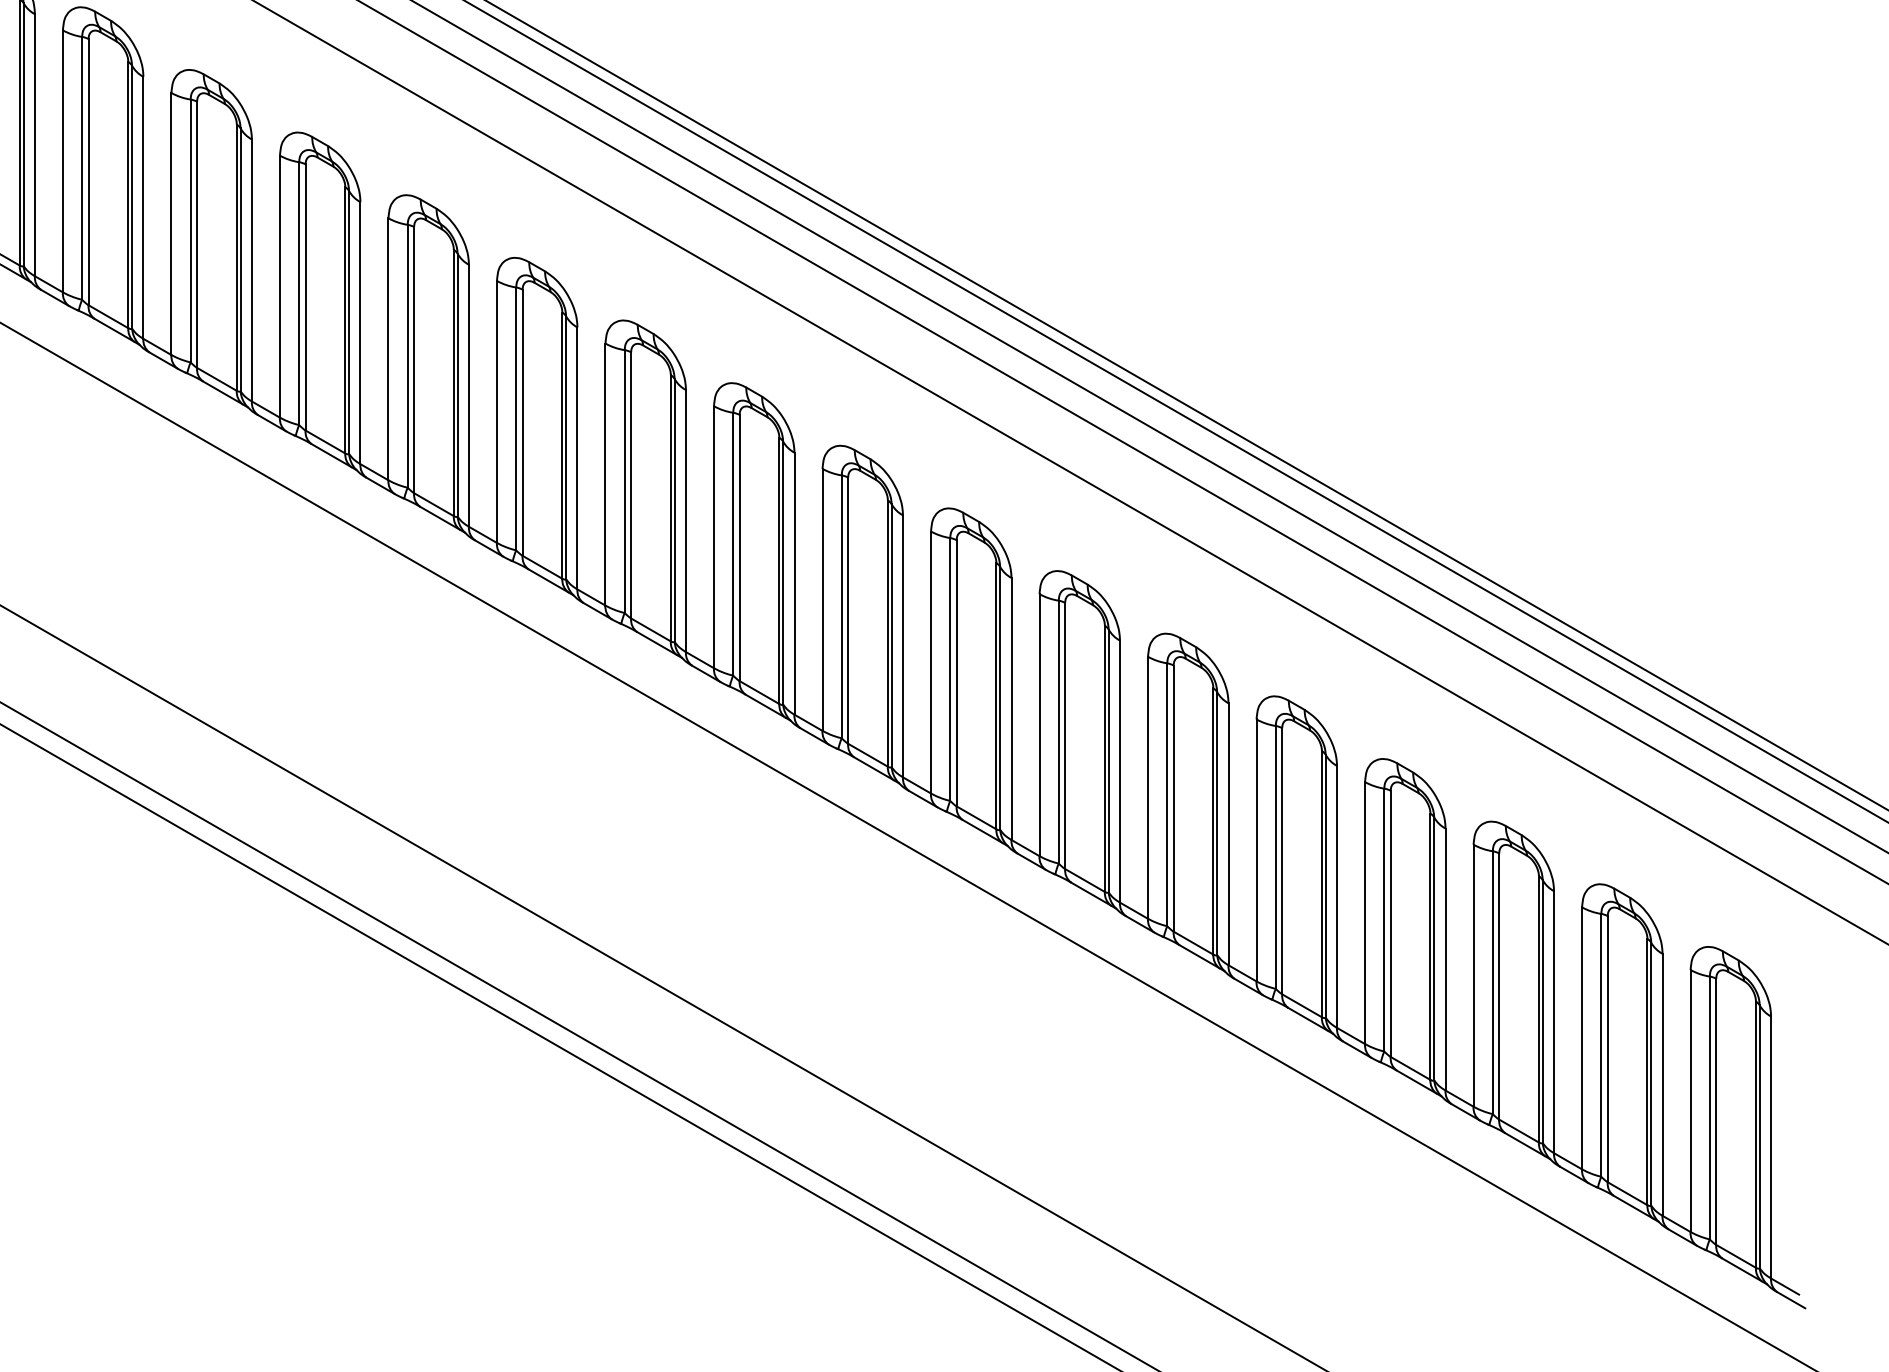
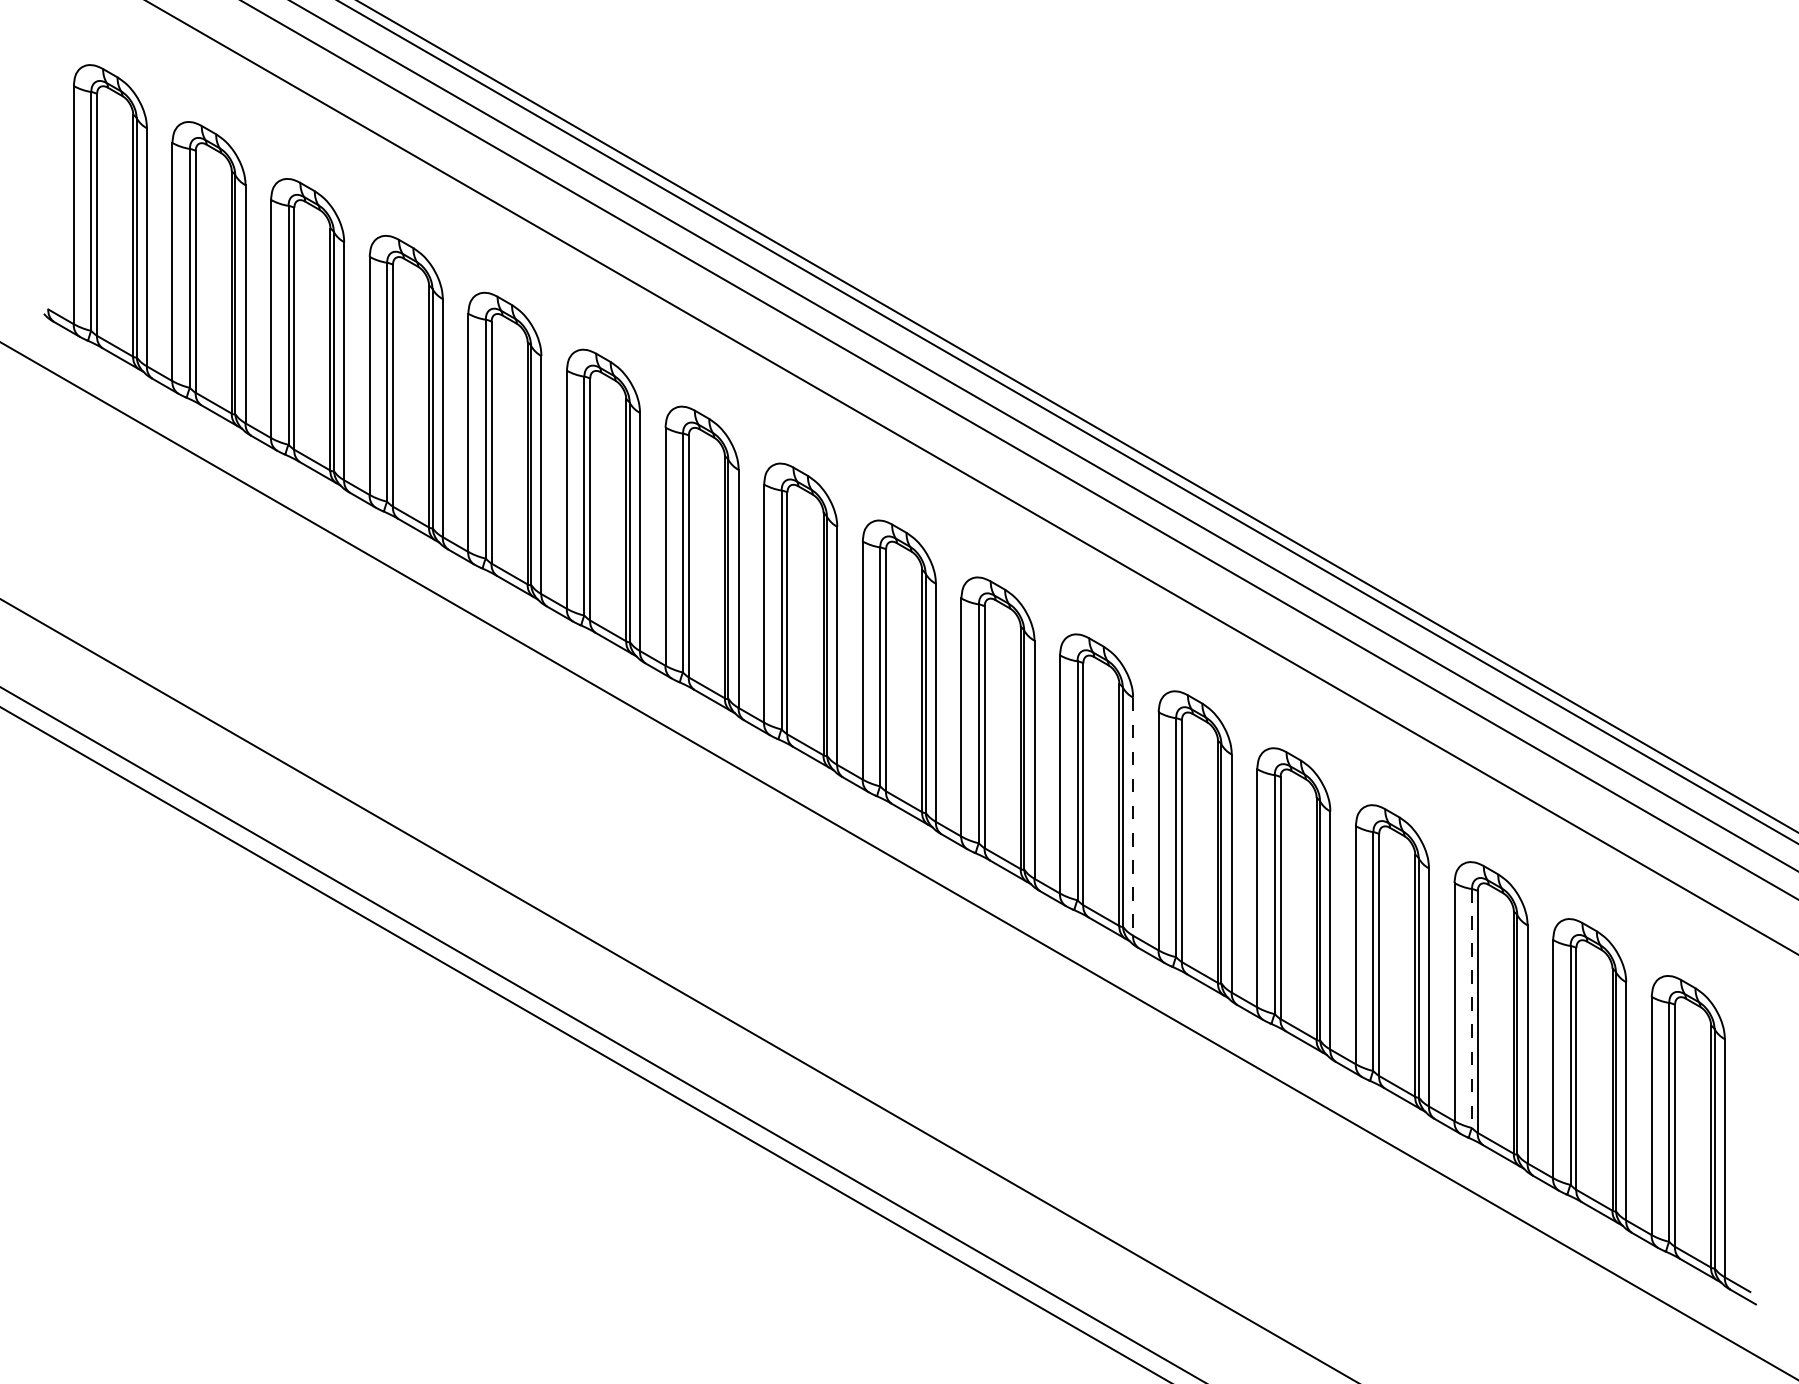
line: (1120, 772) -> (1133, 817), solid -> dashed
line: (1492, 983) -> (1471, 1009), solid -> dashed

